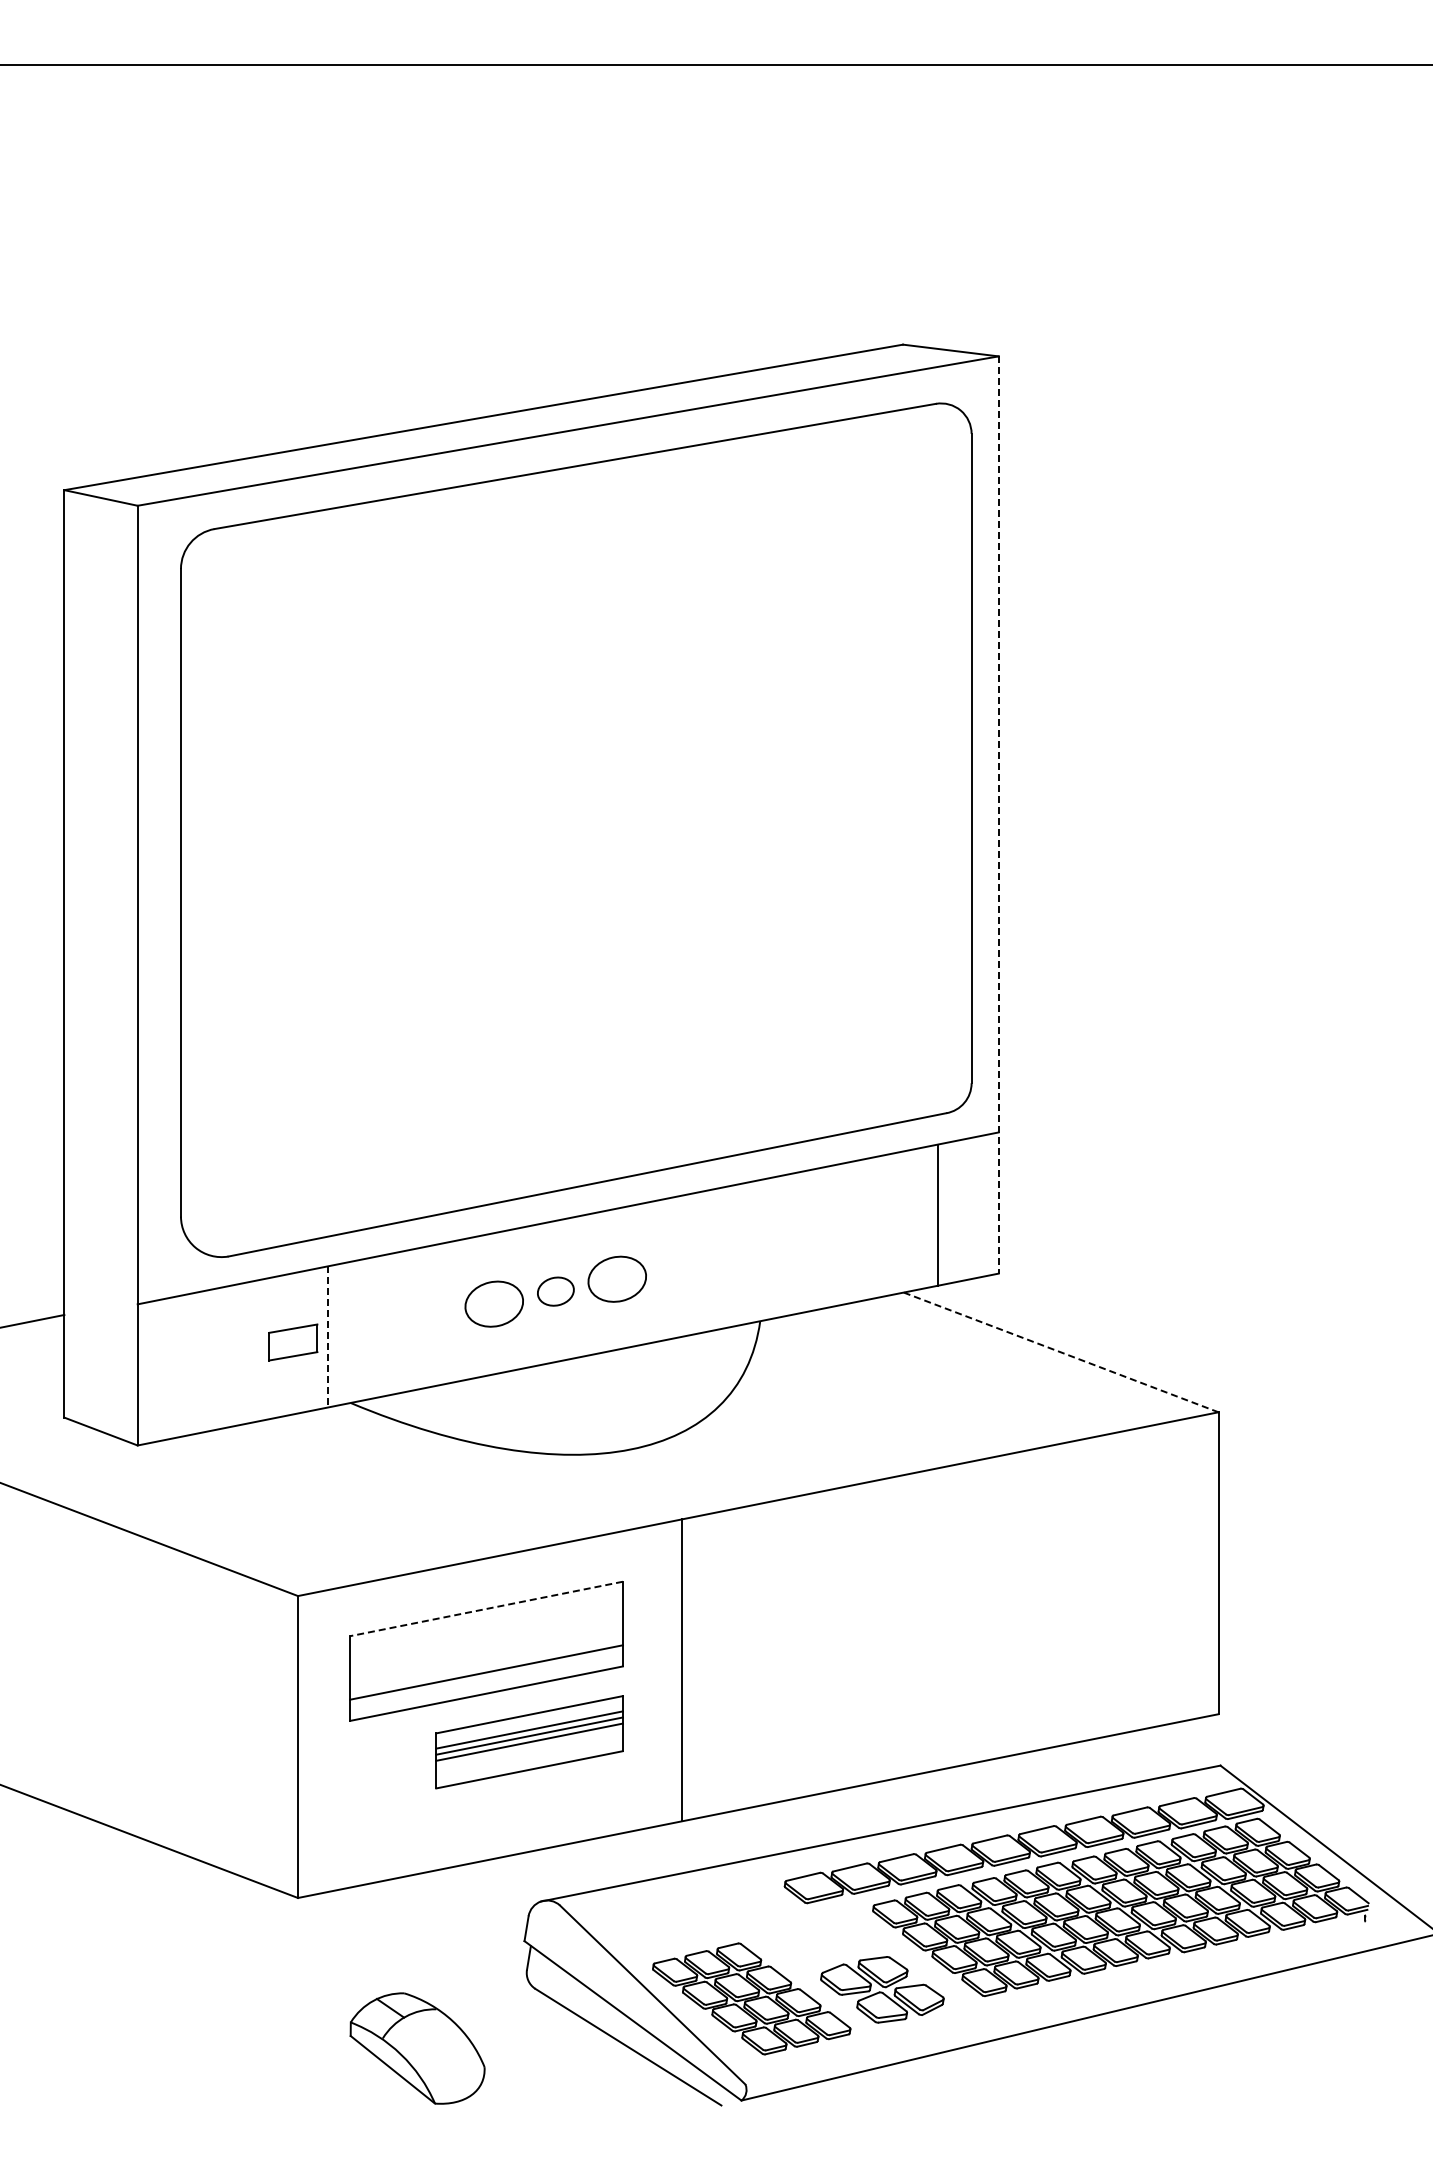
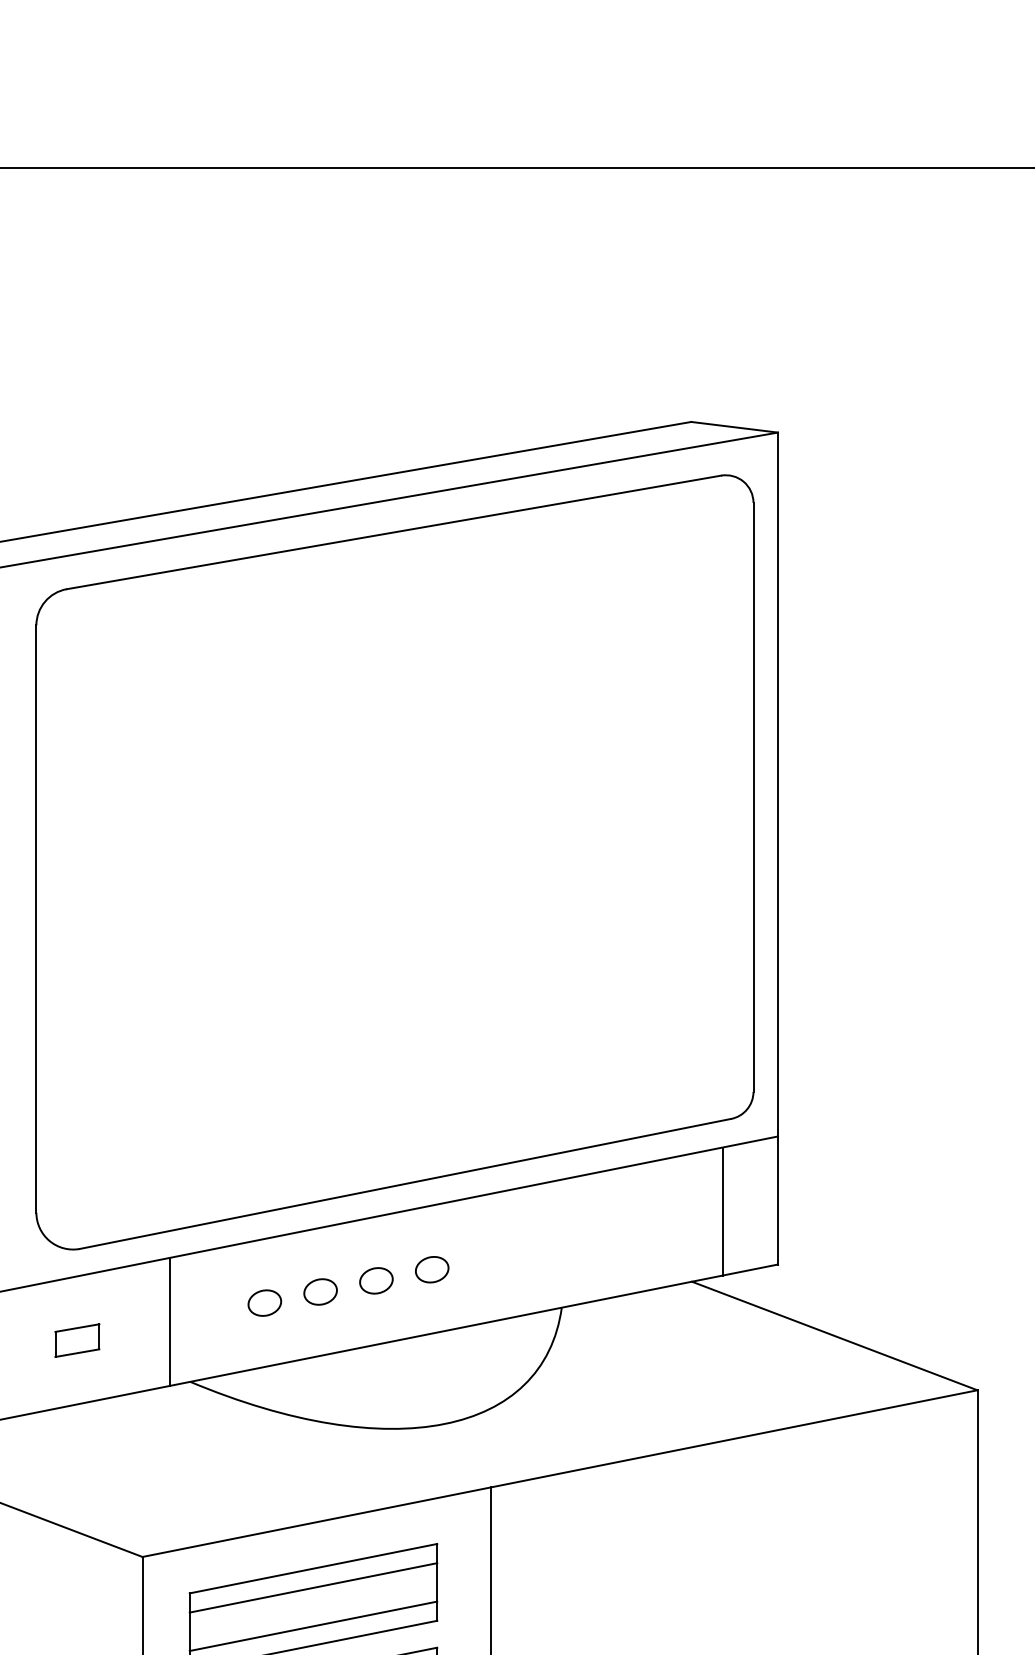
line: (998, 815) -> (777, 849), dashed -> solid
part: (617, 1279) -> (432, 1269), size x0.62
part: (494, 1303) -> (320, 1291), size x0.62
part: (432, 1316) -> (264, 1303), added
line: (328, 1336) -> (170, 1321), dashed -> solid
part: (293, 1342) -> (77, 1340), moved
line: (1061, 1352) -> (835, 1336), dashed -> solid
line: (486, 1609) -> (313, 1569), dashed -> solid
line: (486, 1629) -> (313, 1587), added

